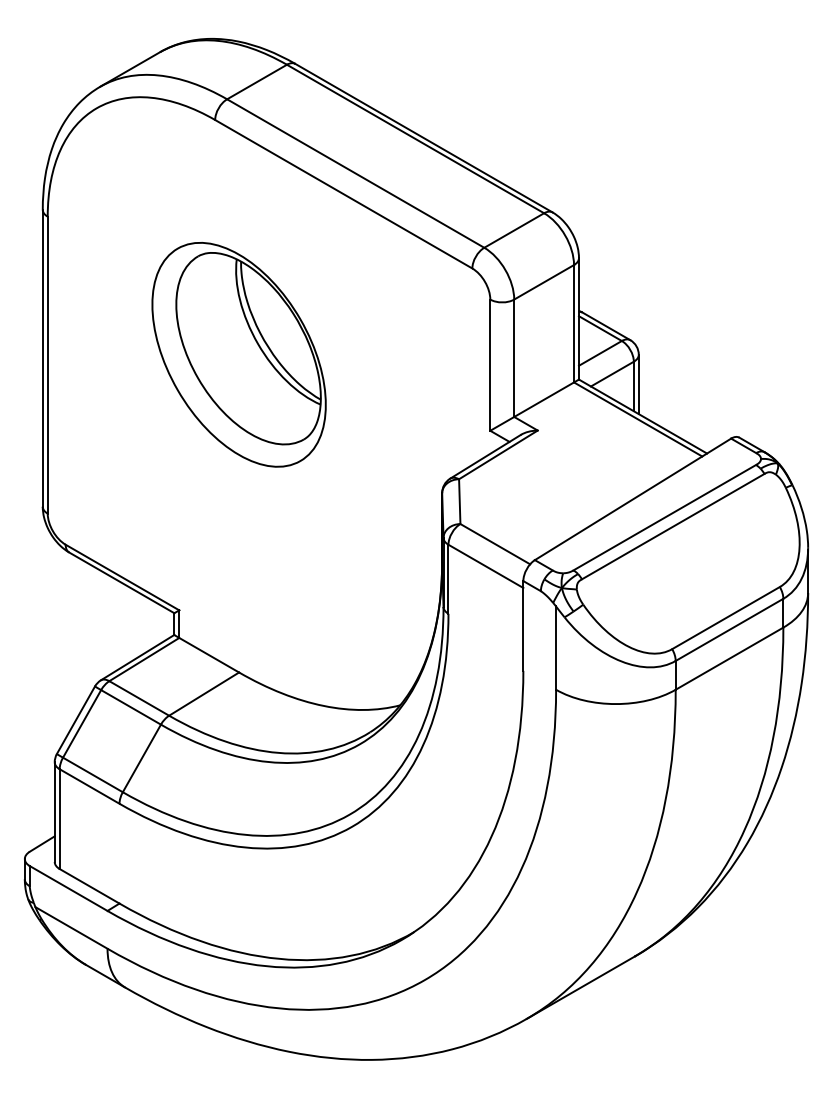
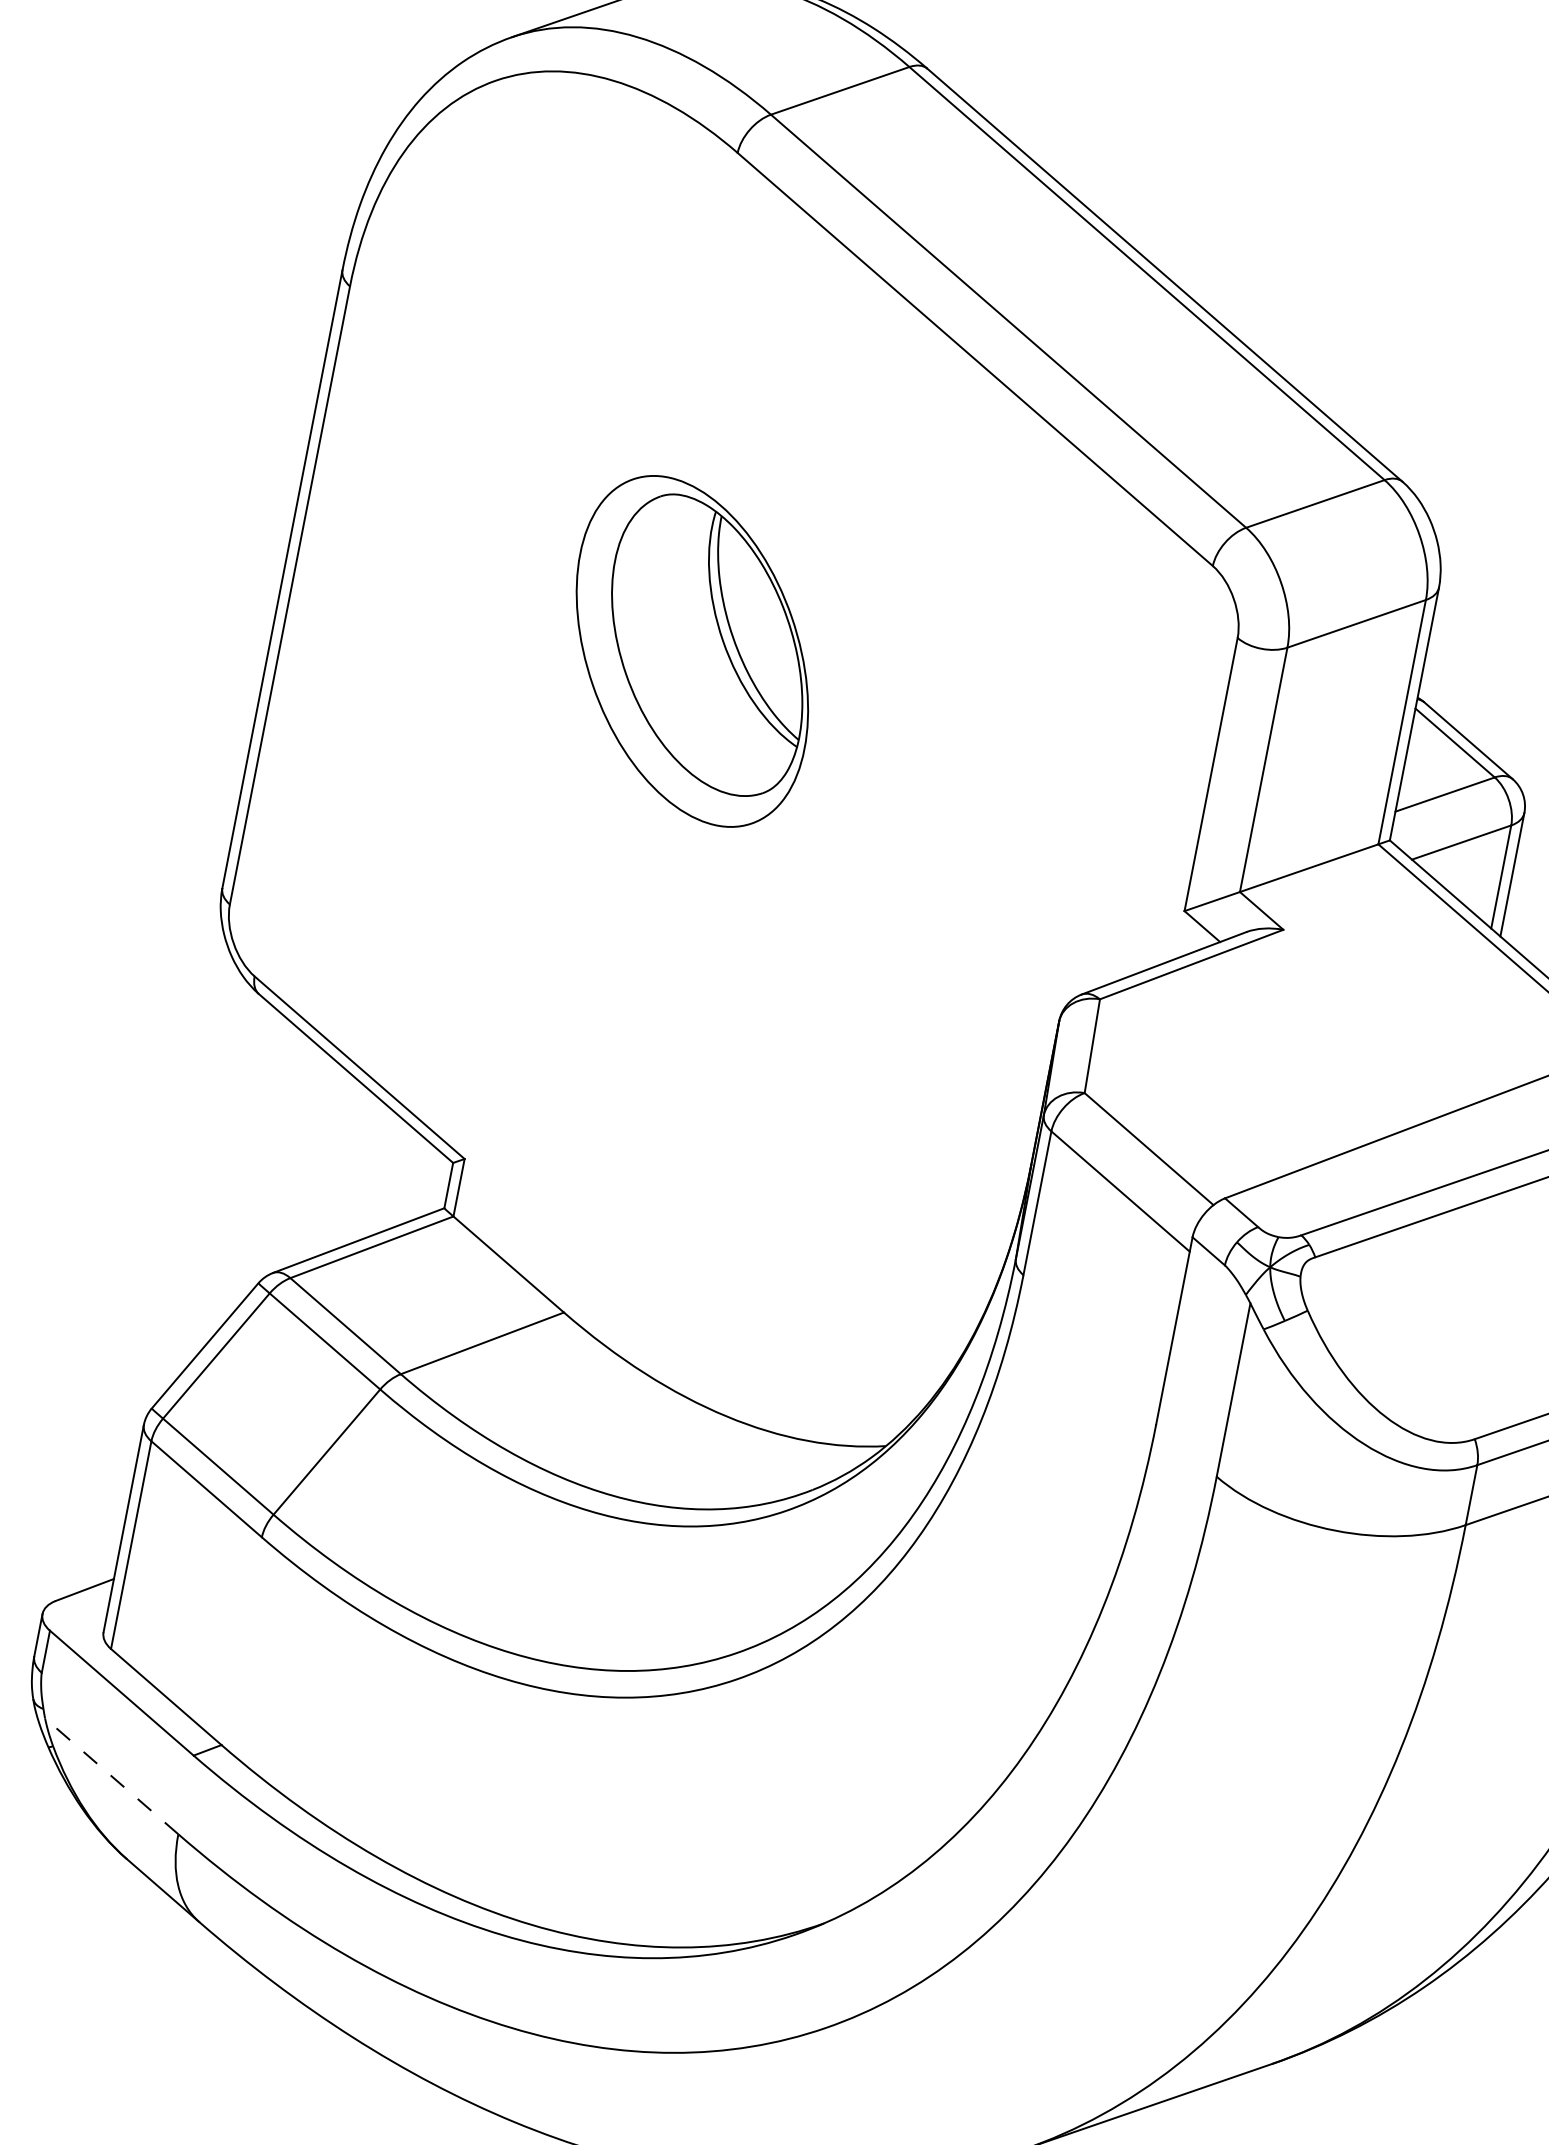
part: (238, 354) -> (691, 650), size x0.7
line: (71, 927) -> (111, 1775), solid -> dashed

